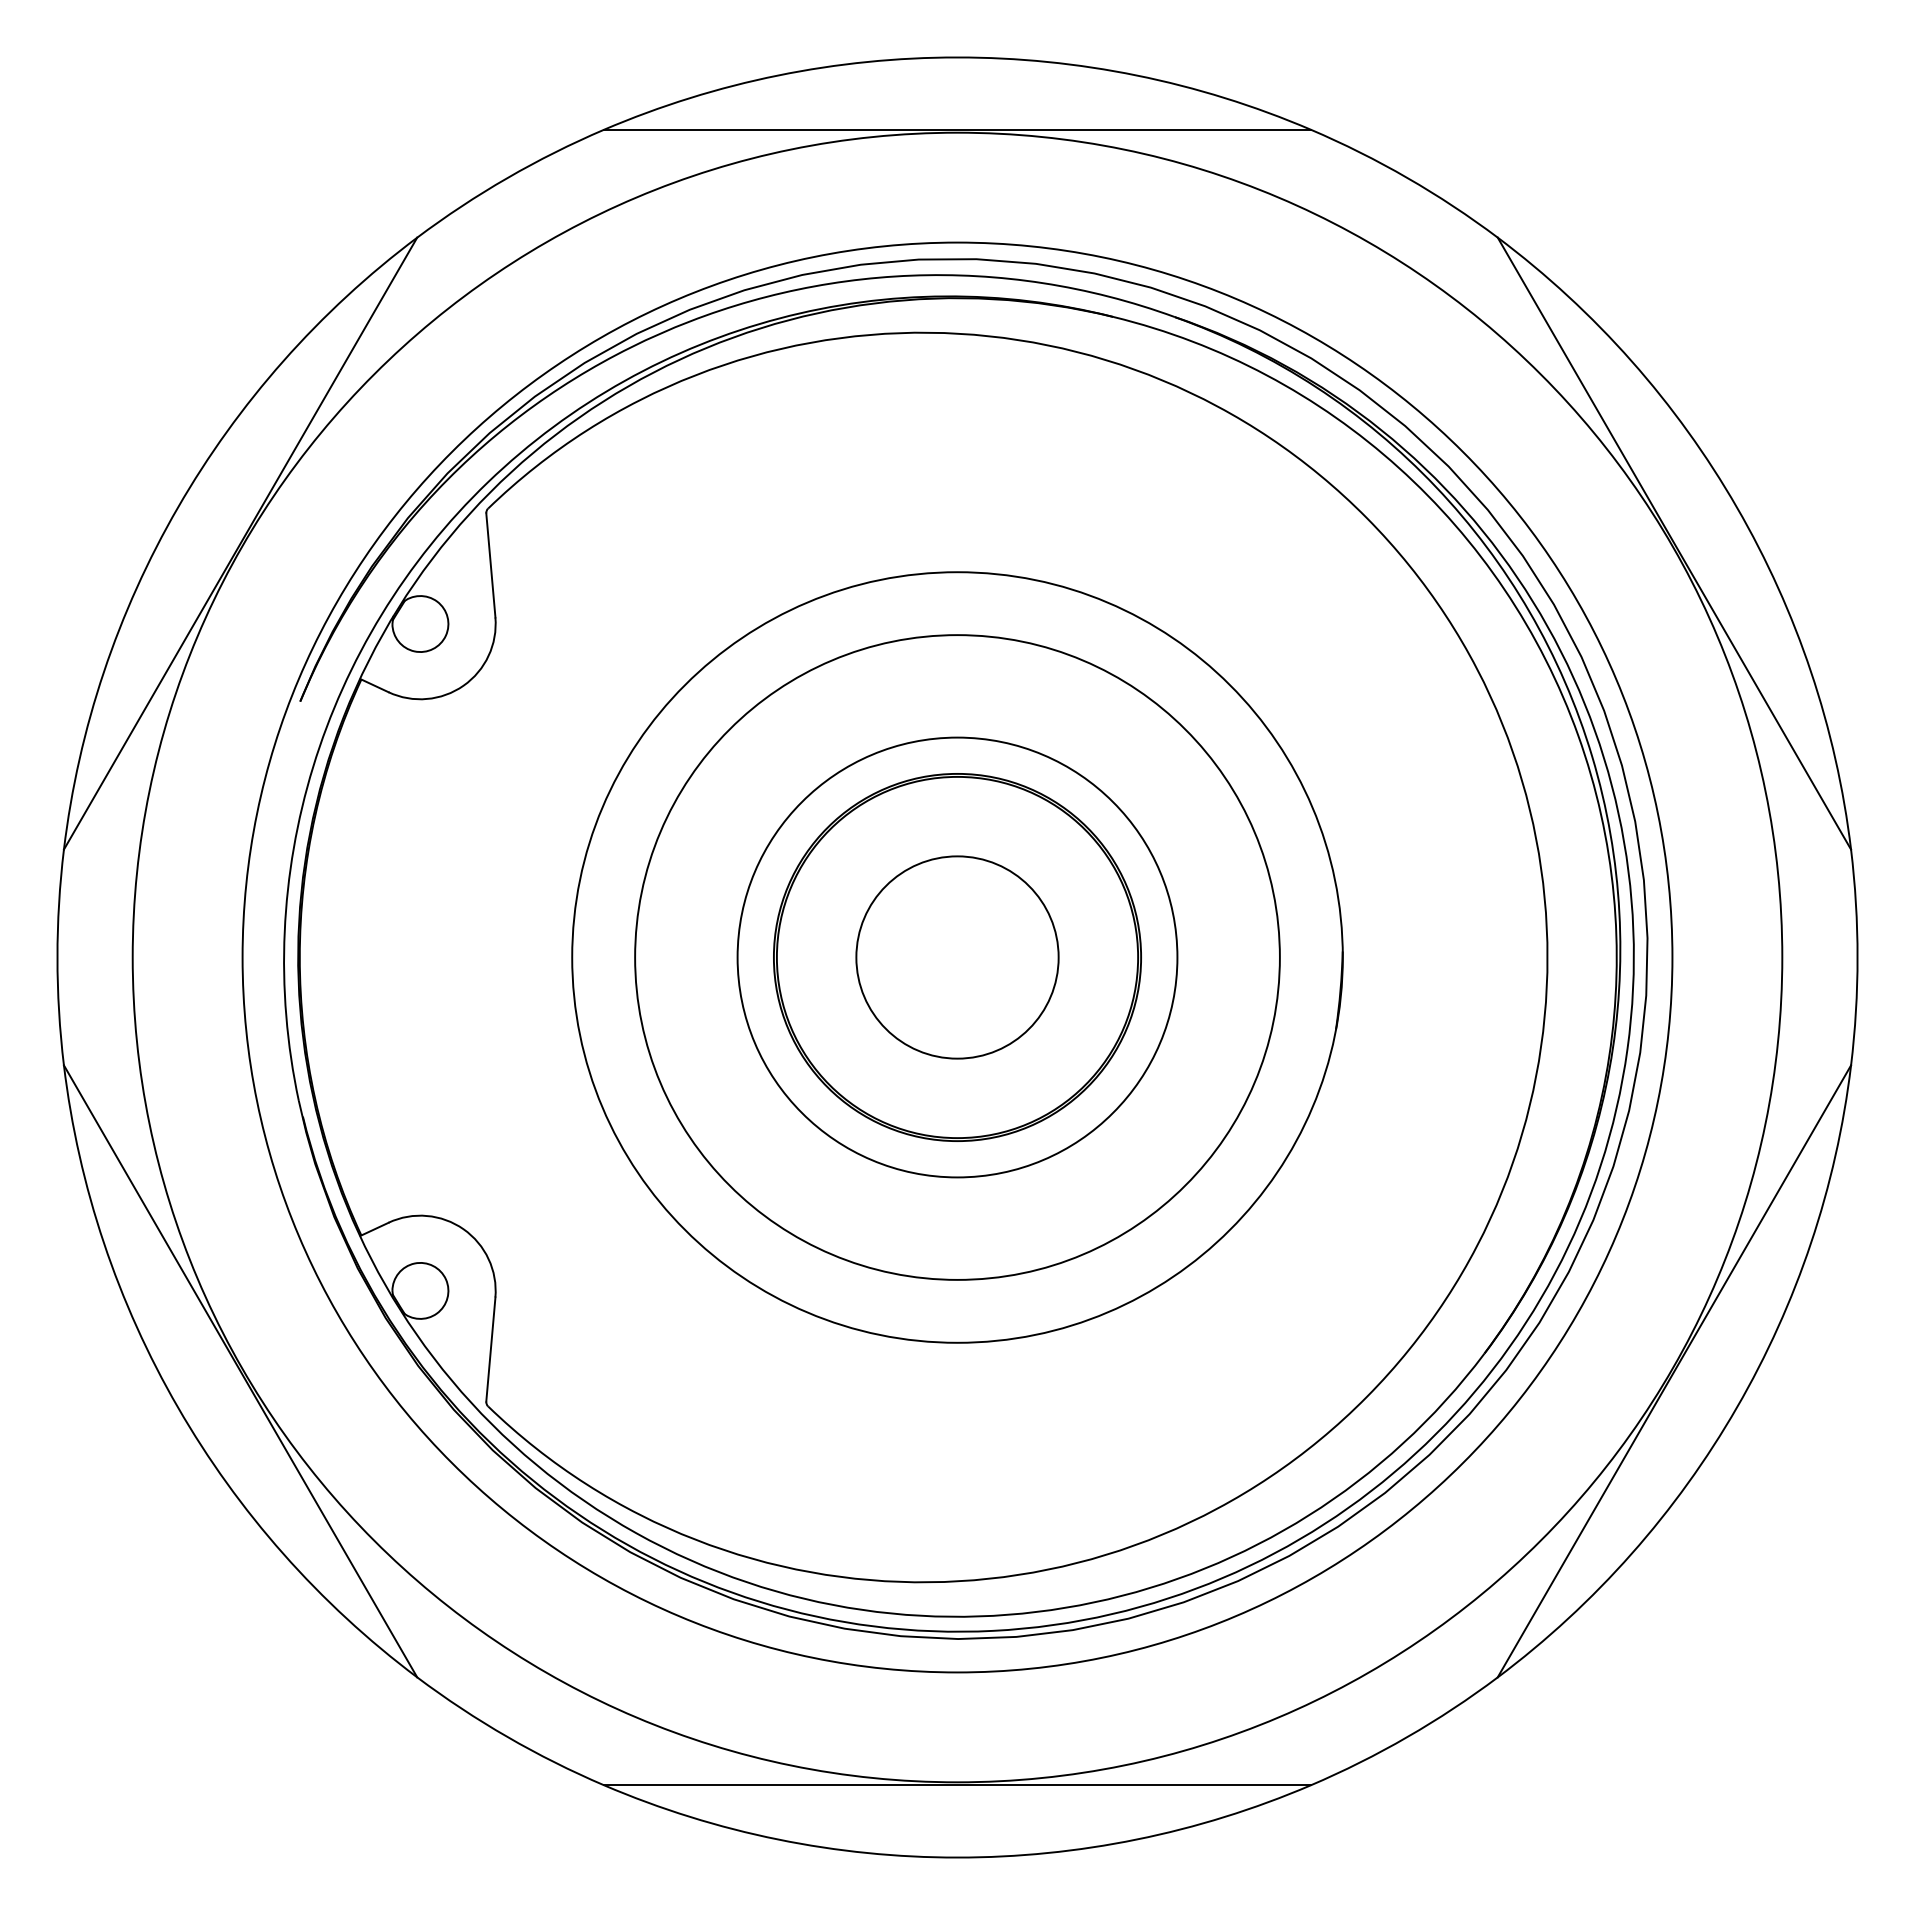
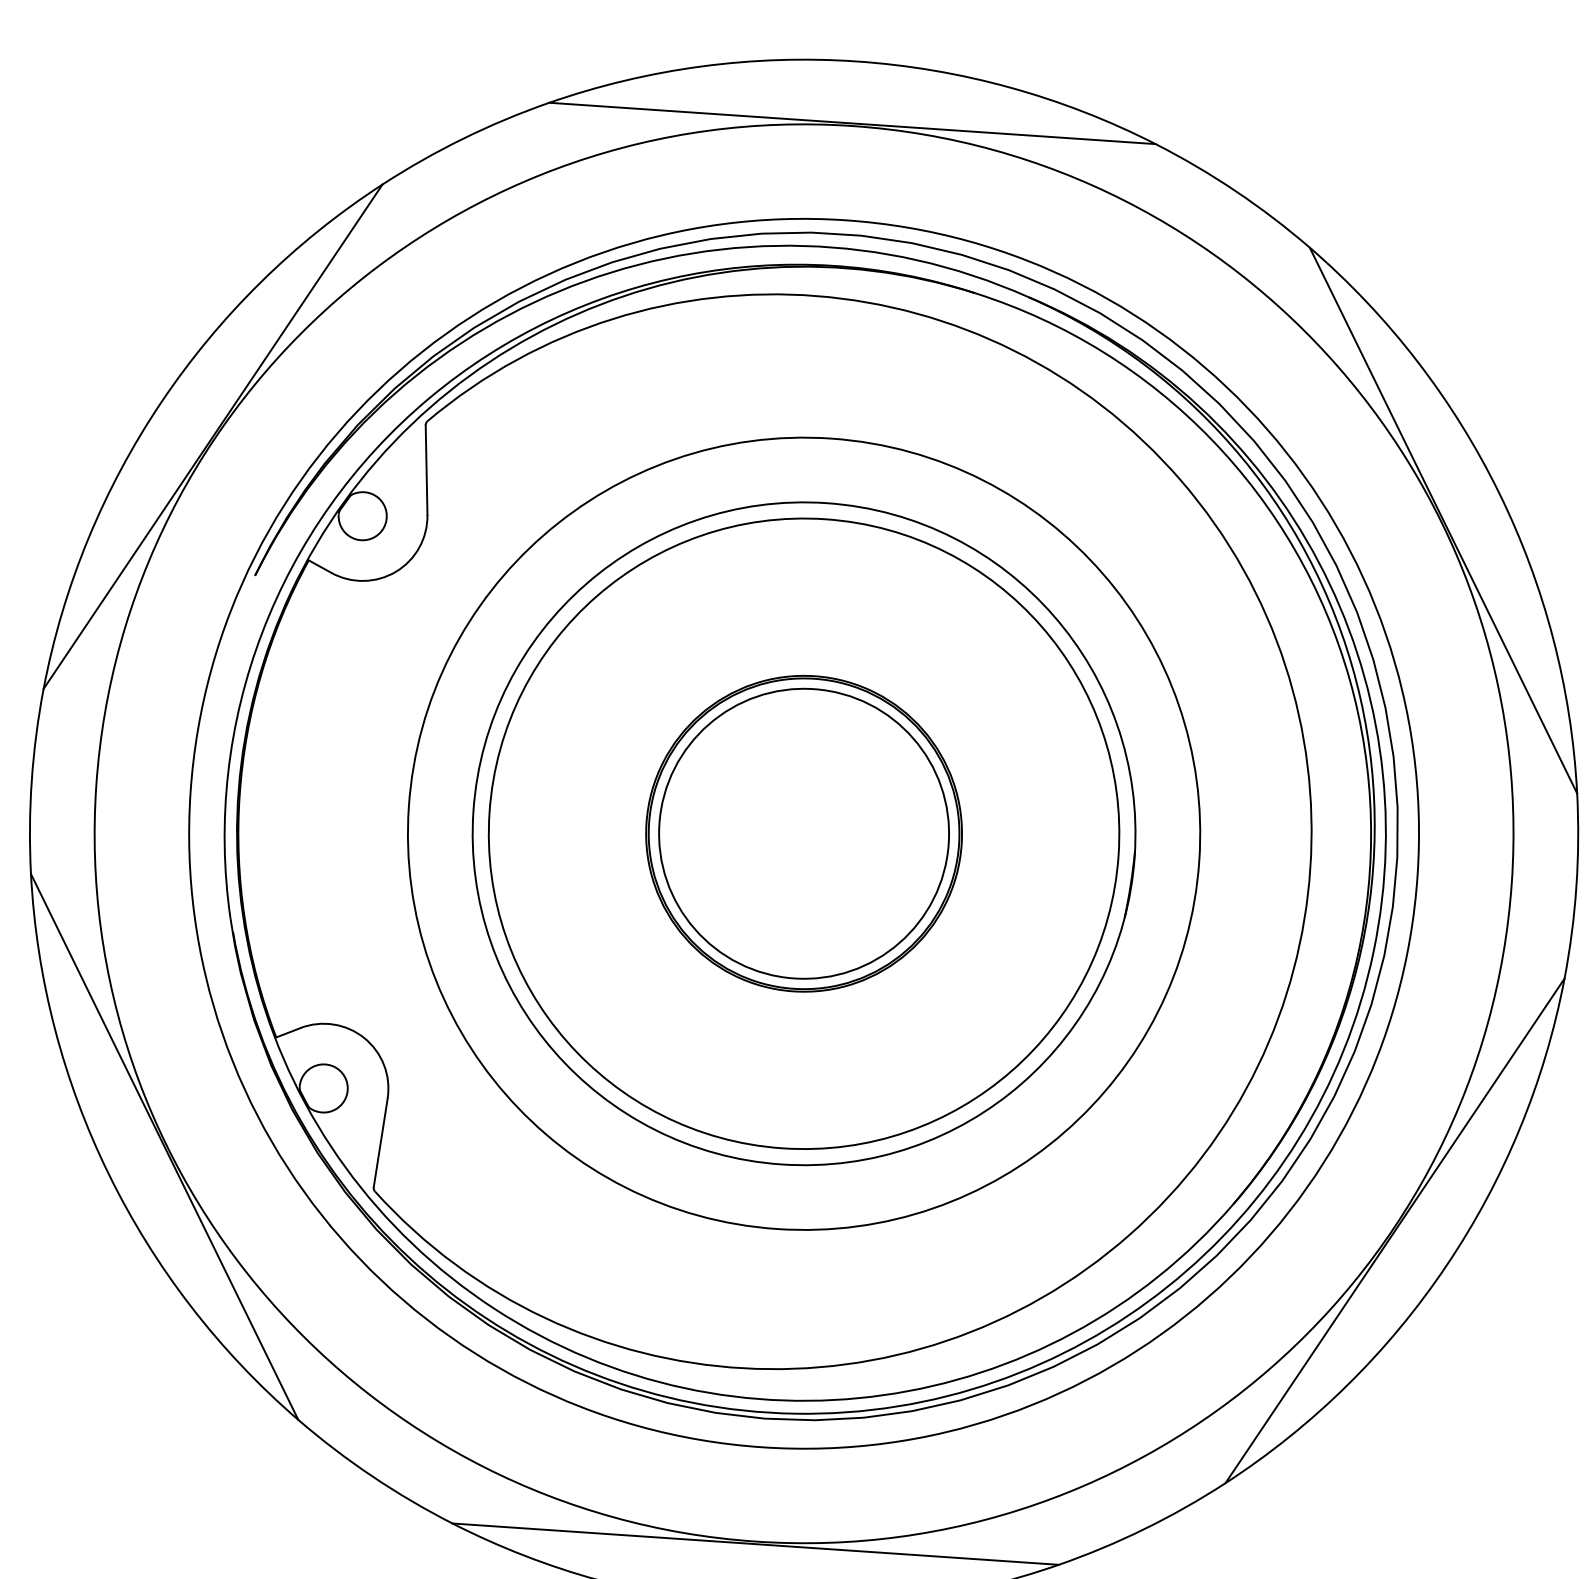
circle: (957, 957) -> (804, 833), size x1.43
circle: (957, 957) -> (804, 833), size x1.67
circle: (957, 957) -> (804, 833), size x1.67

